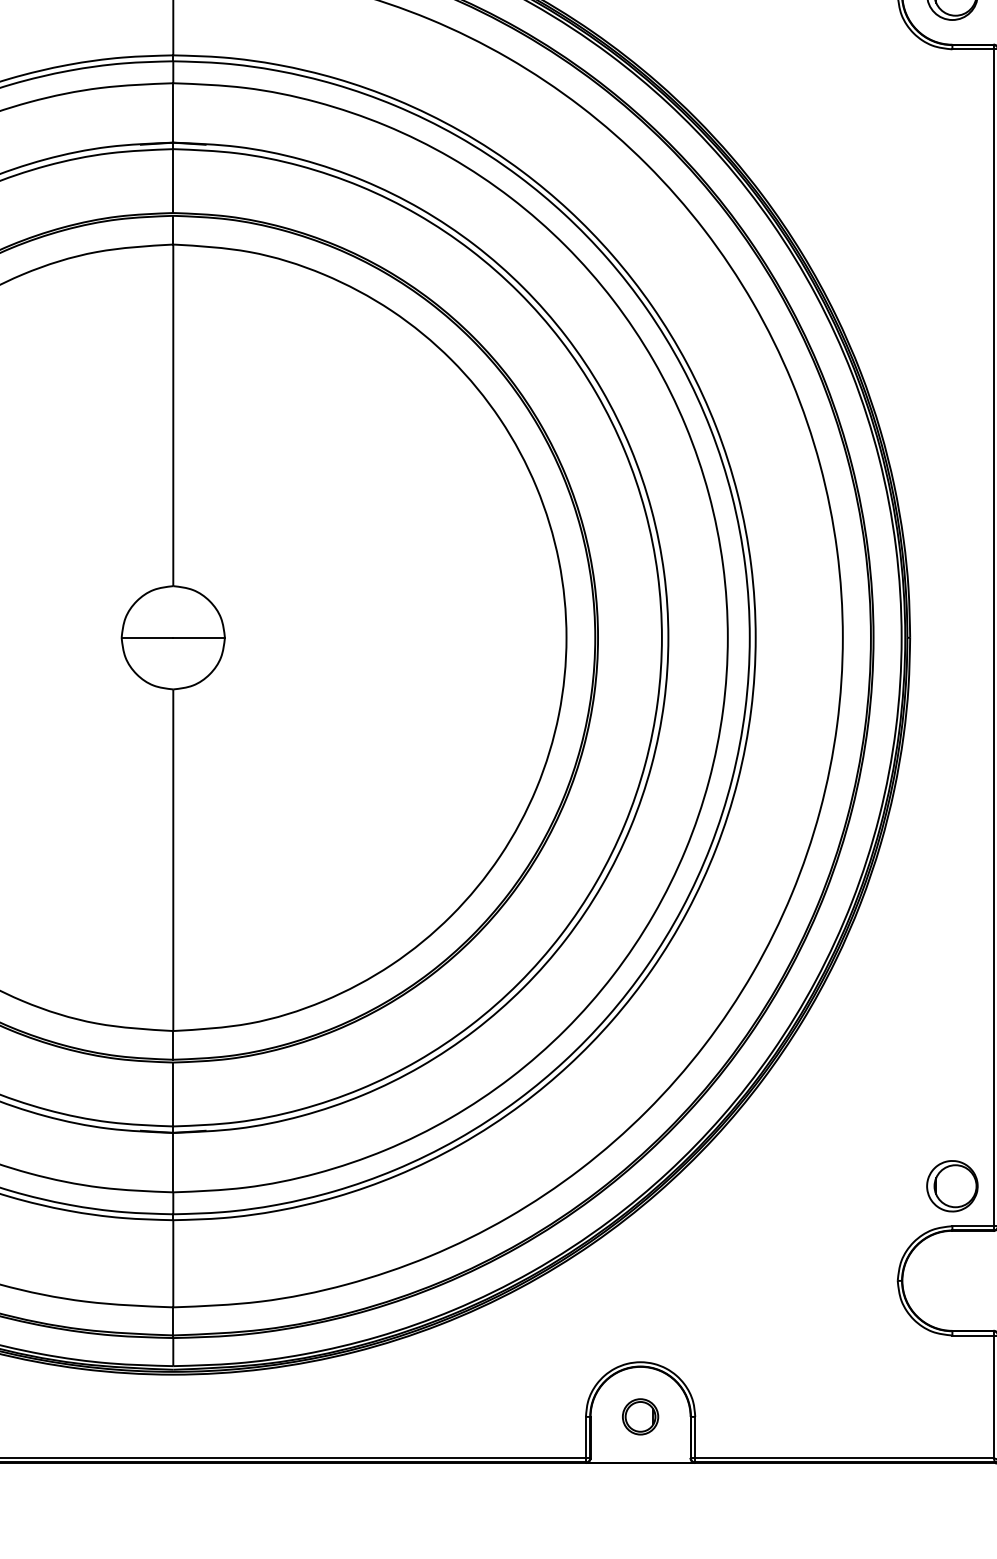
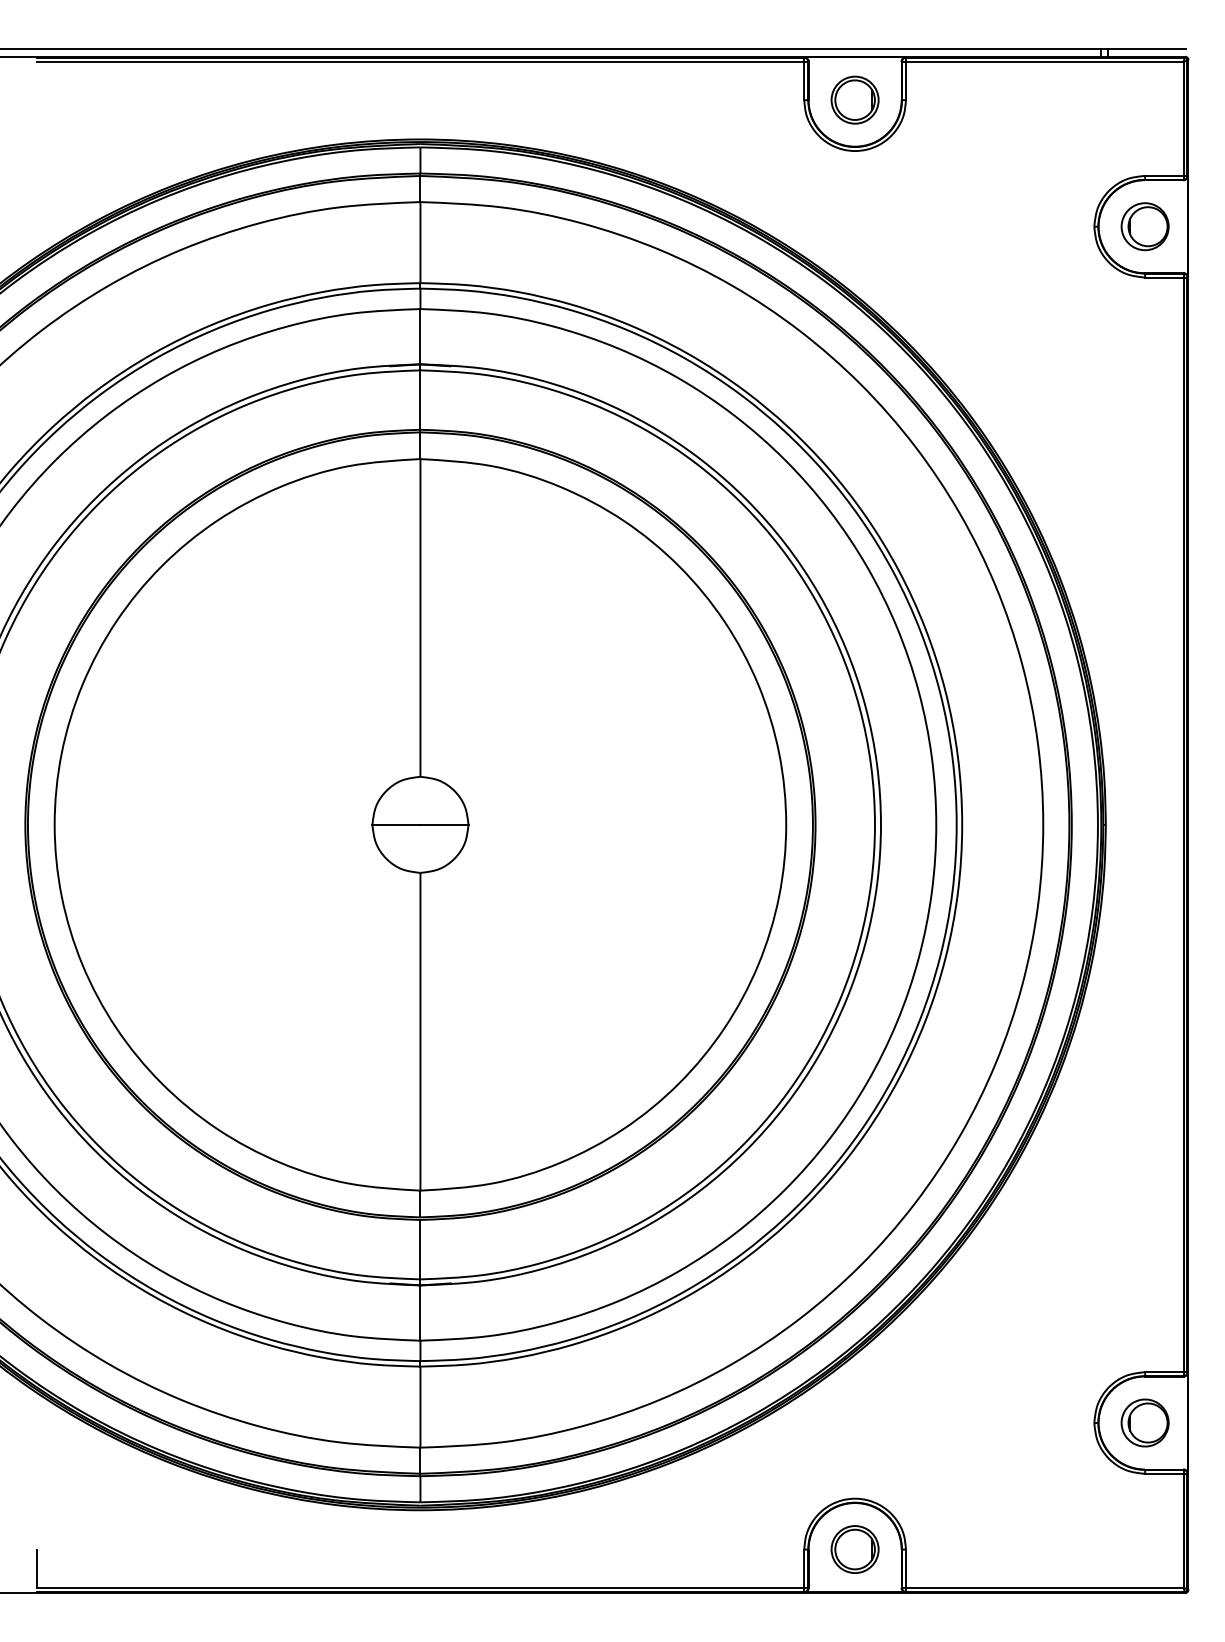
part: (951, 1185) -> (1144, 1422), moved
part: (639, 1416) -> (854, 1549), size x1.43

